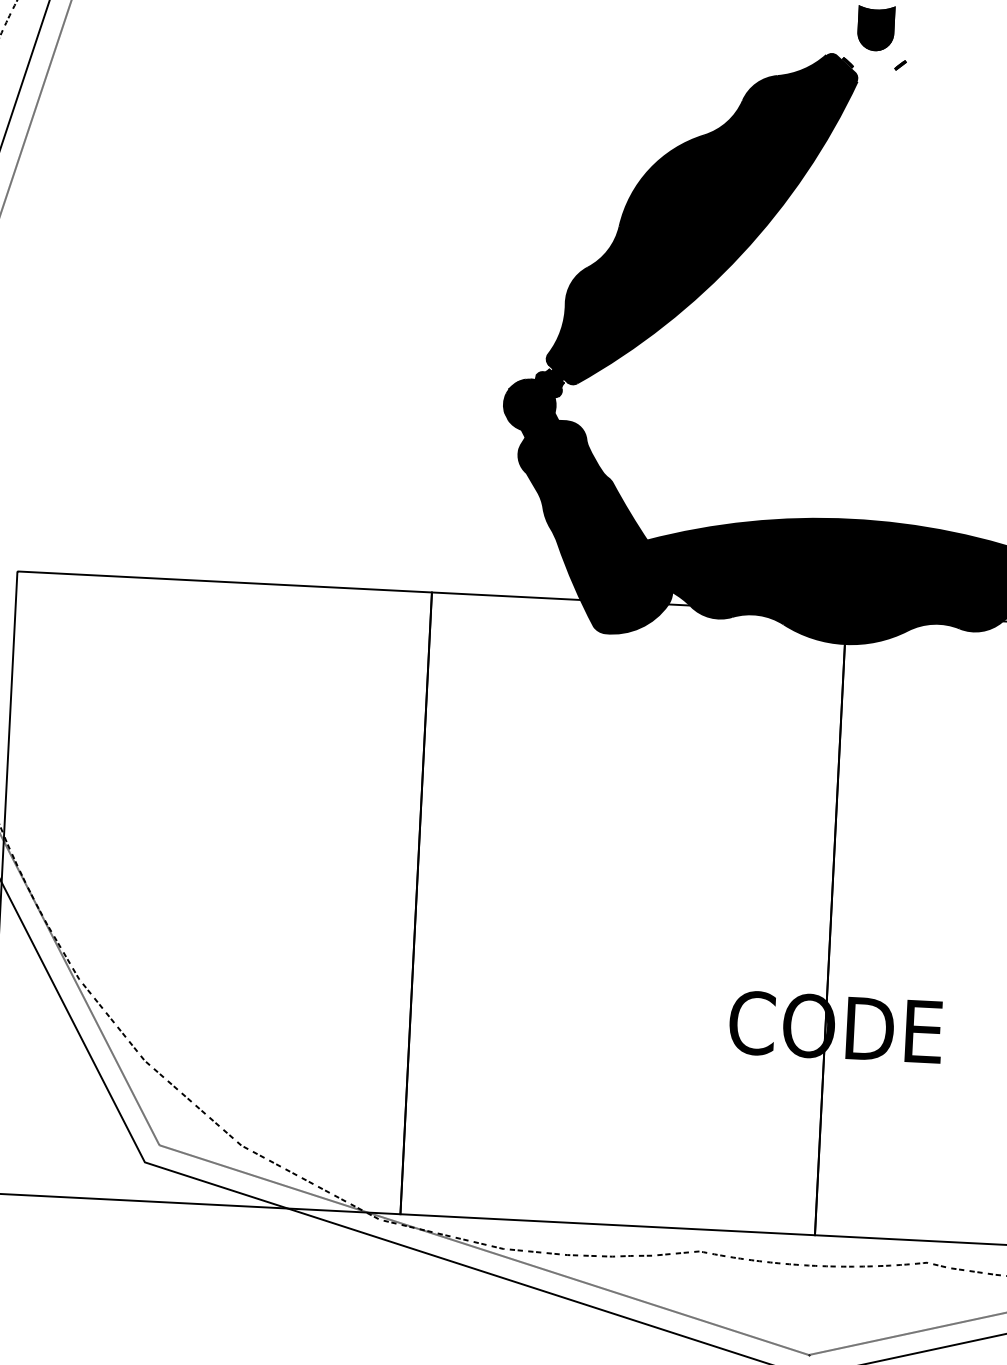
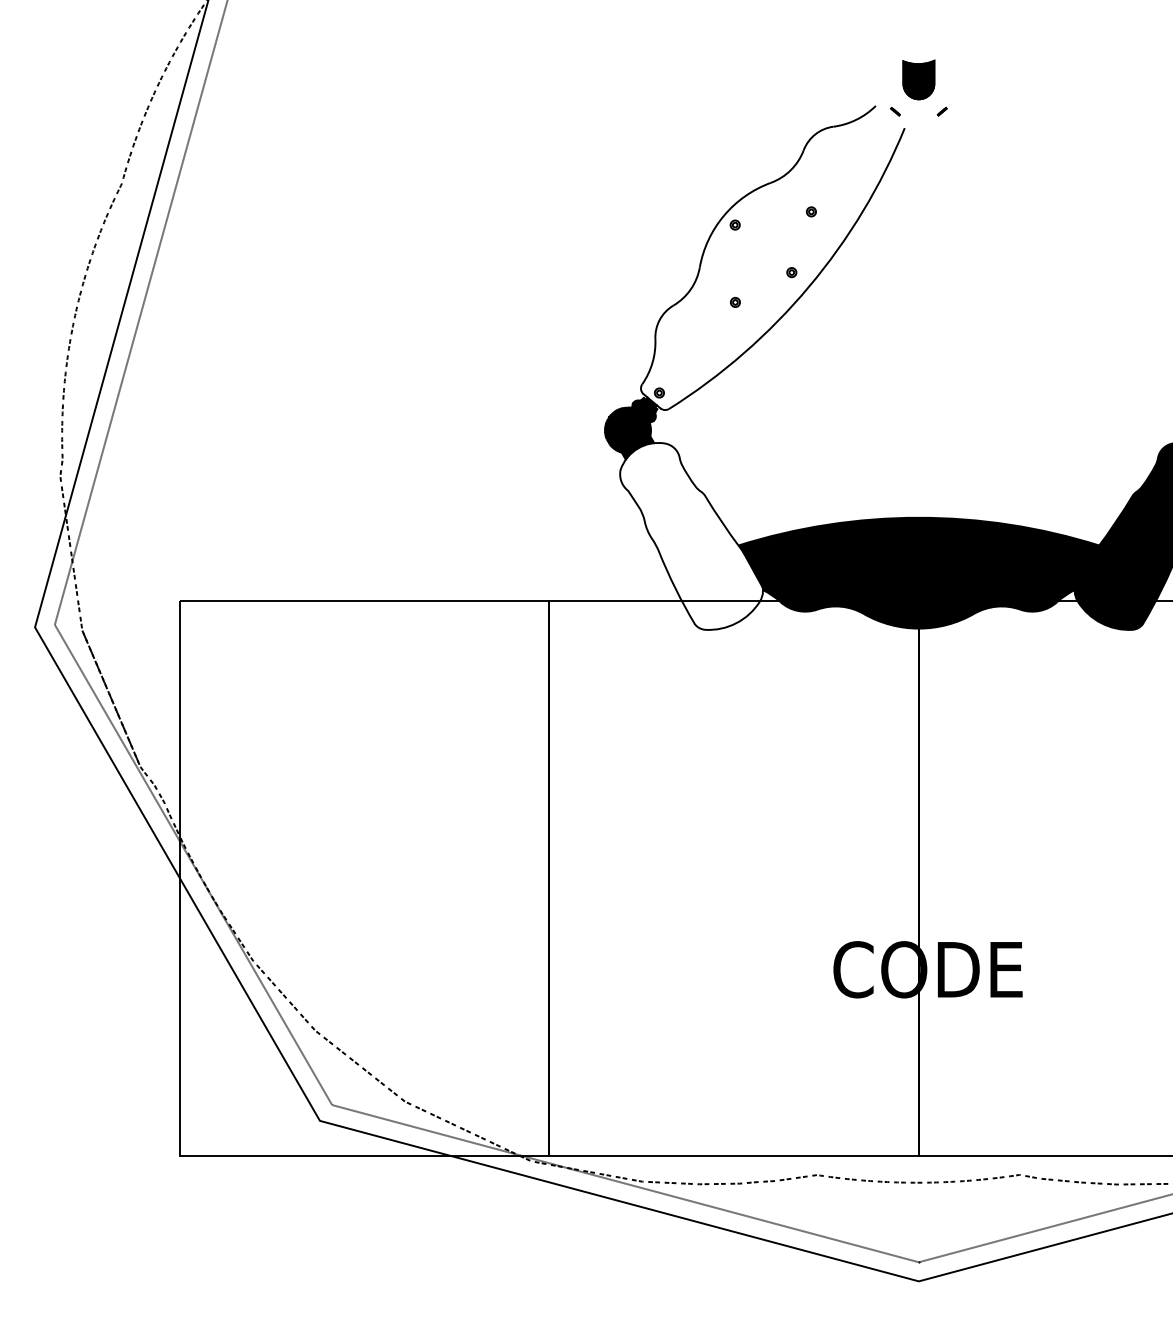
fill: (702, 218) -> (773, 256), removed
fill: (595, 526) -> (691, 535), removed

